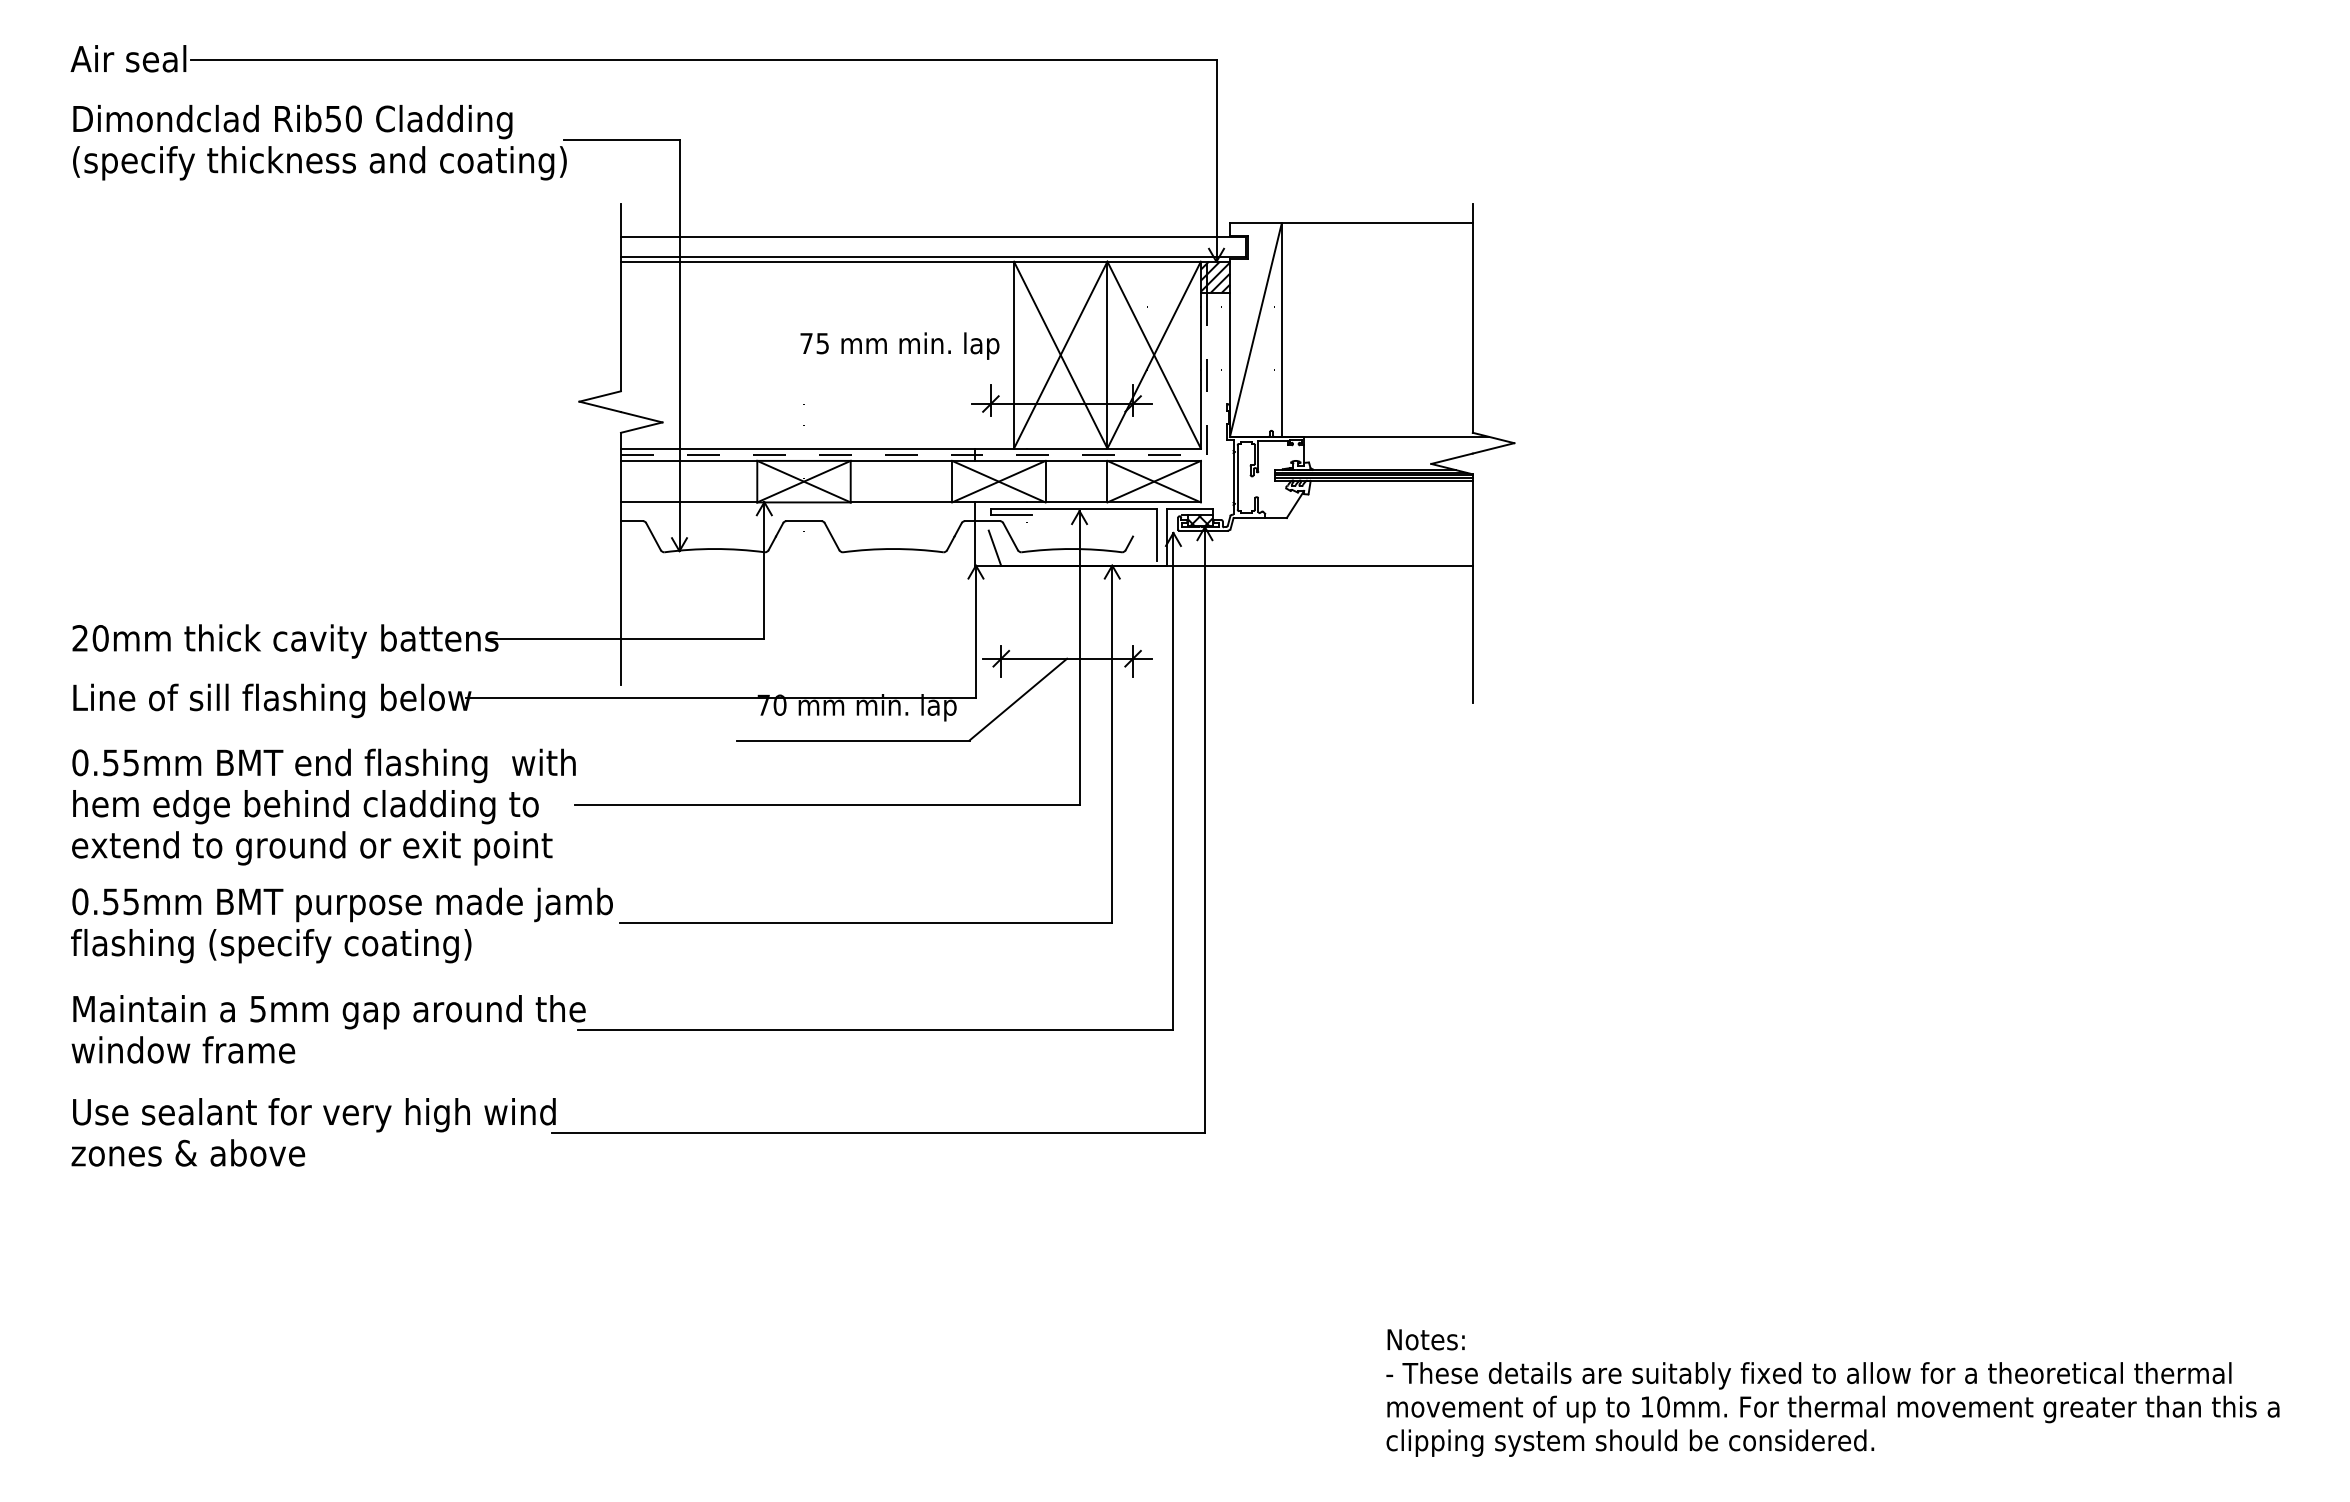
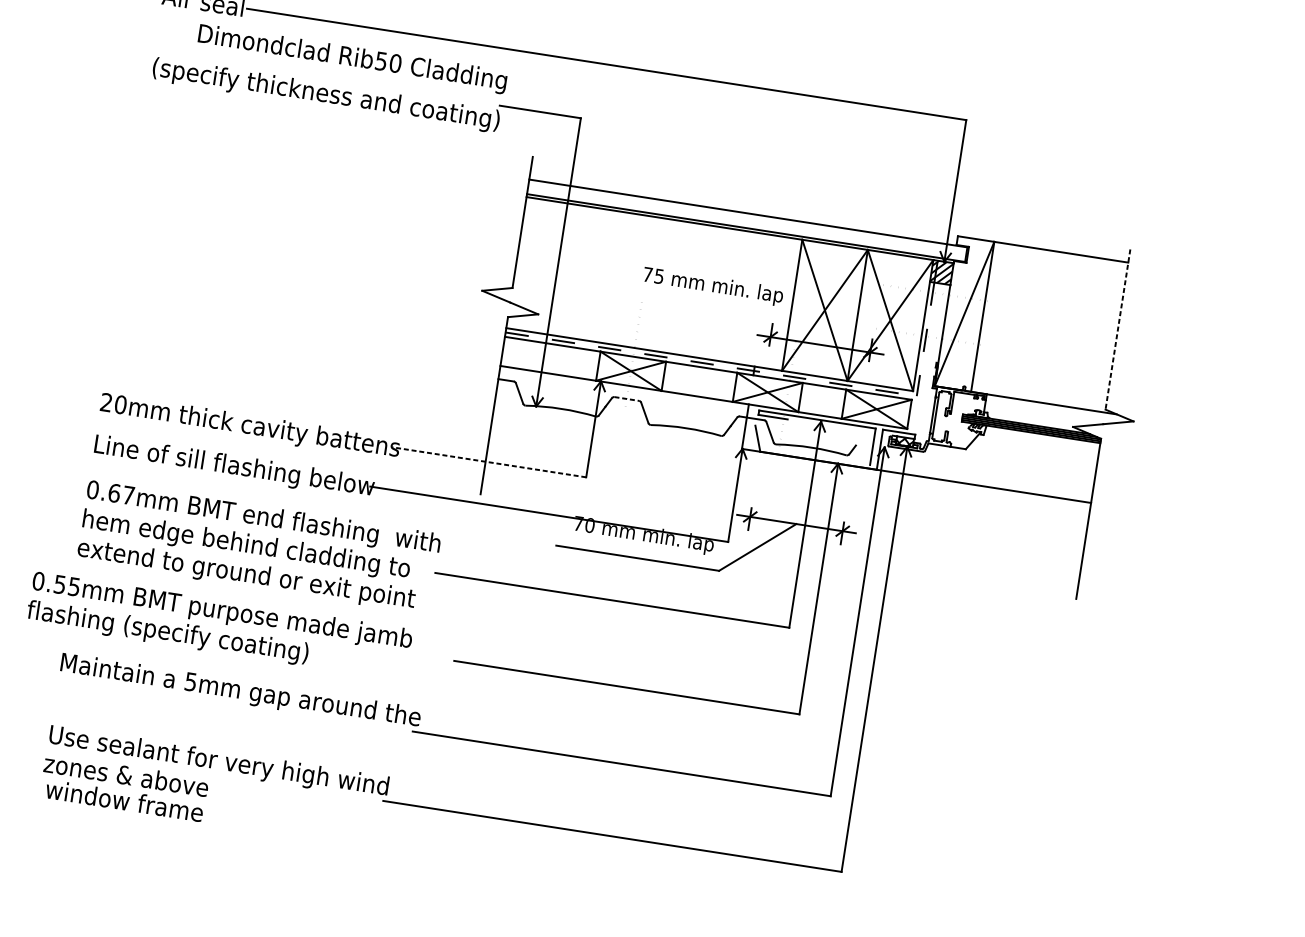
text: (292, 122) -> (352, 59), moved
line: (1472, 319) -> (1117, 330), solid -> dashed
line: (804, 521) -> (627, 399), solid -> dashed
line: (625, 638) -> (488, 461), solid -> dashed
text: (120, 762) -> (121, 494), 0.55mm -> 0.67mm
text: (341, 925) -> (219, 626), moved
text: (183, 1049) -> (124, 800), moved

